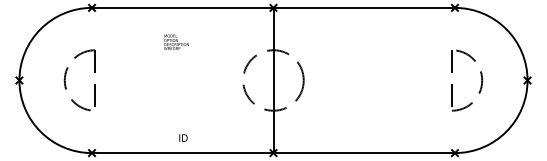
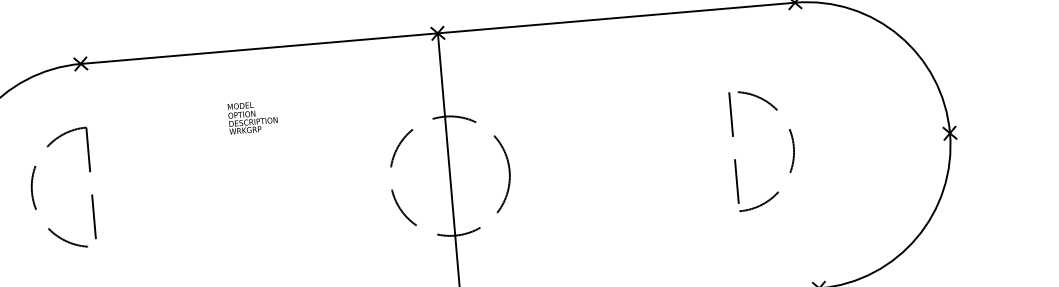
part: (66, 75) -> (34, 182), moved
part: (480, 75) -> (789, 137), moved

